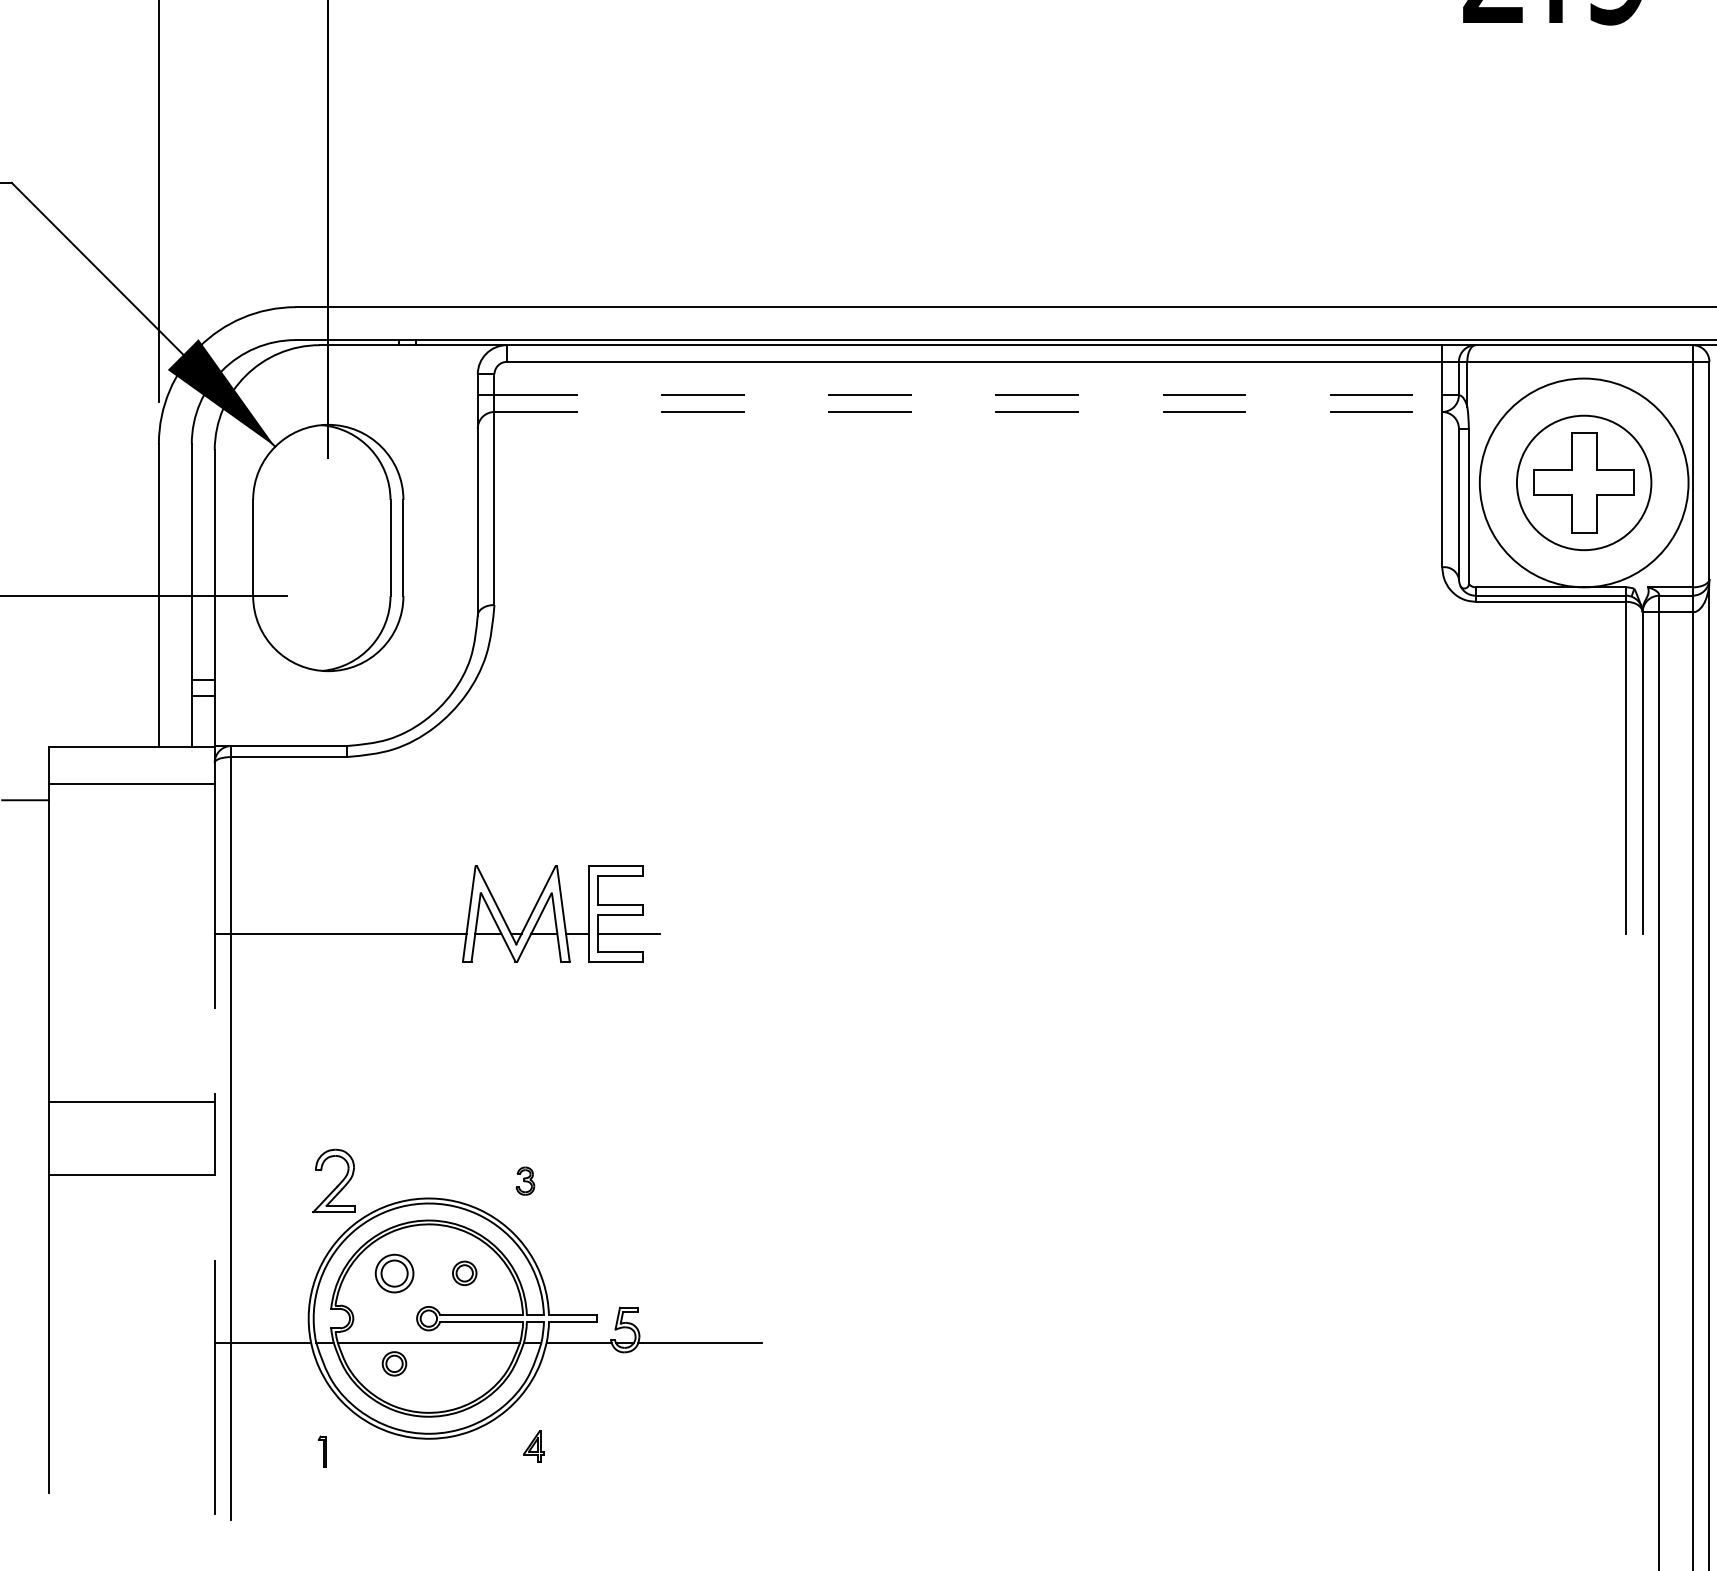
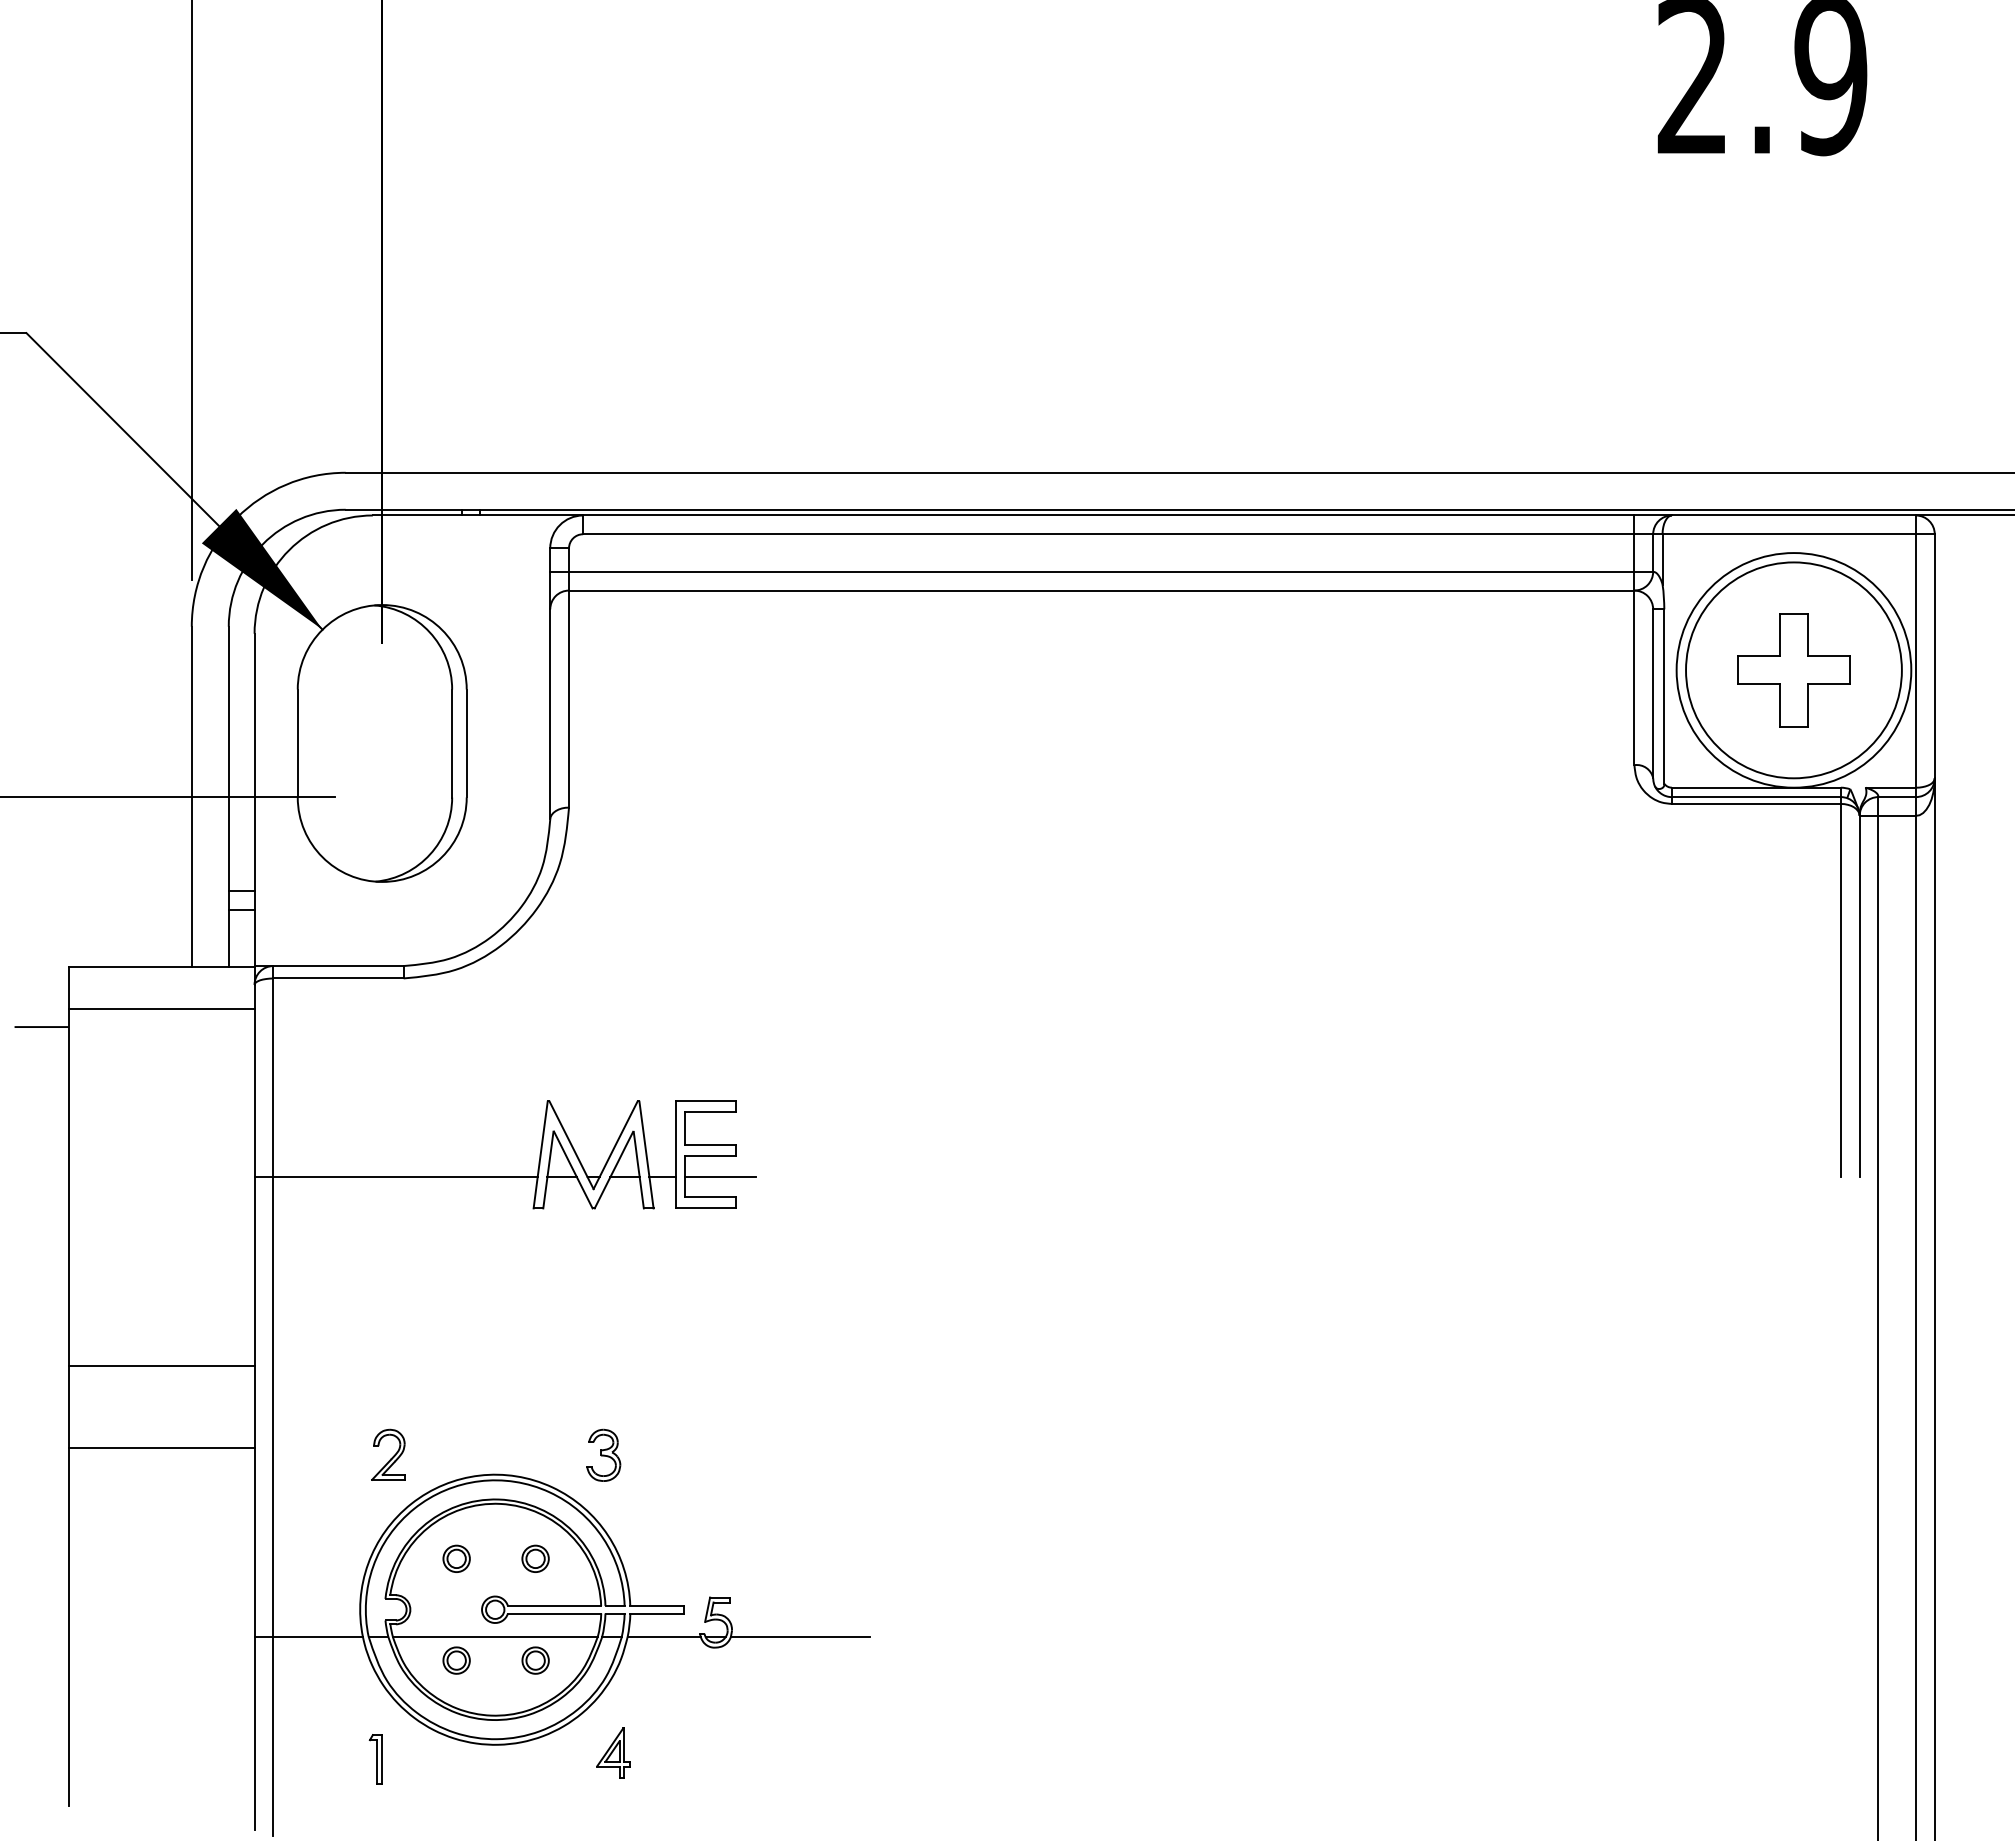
line: (968, 395) -> (1101, 571), dashed -> solid
line: (968, 411) -> (1101, 590), dashed -> solid
circle: (1583, 483) -> (1793, 670), size x1.43
line: (214, 1138) -> (254, 1407), dashed -> solid
part: (333, 1180) -> (388, 1454), size x0.71
part: (525, 1180) -> (603, 1454), size x1.67
part: (394, 1273) -> (456, 1558), size x0.62
part: (464, 1363) -> (535, 1660), added
part: (534, 1445) -> (613, 1752), size x1.43
part: (322, 1451) -> (375, 1759), size x1.43

